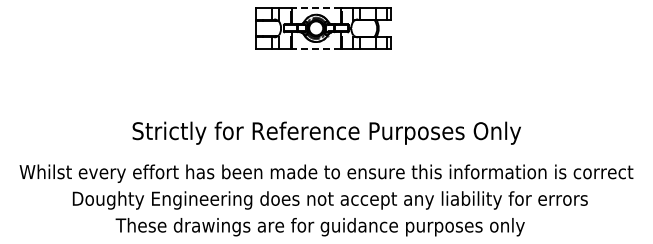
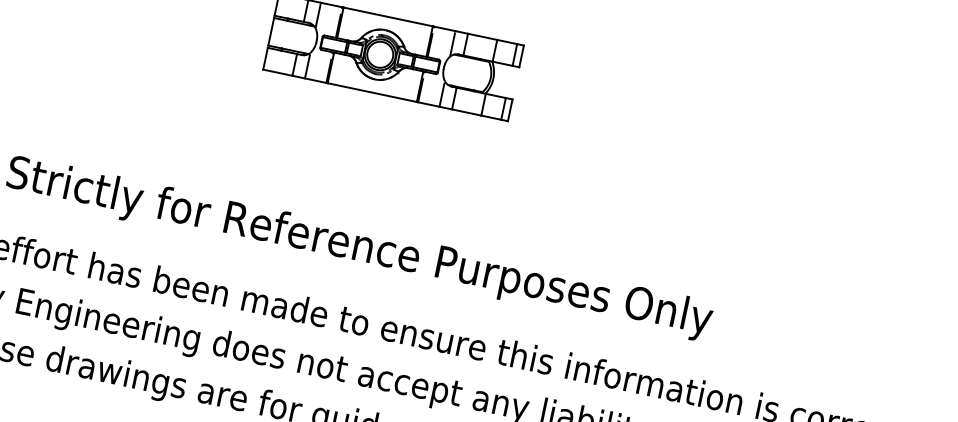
line: (316, 7) -> (388, 17), dashed -> solid
line: (316, 49) -> (372, 93), dashed -> solid

